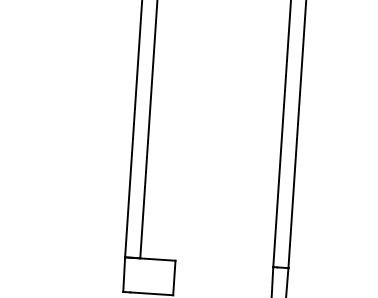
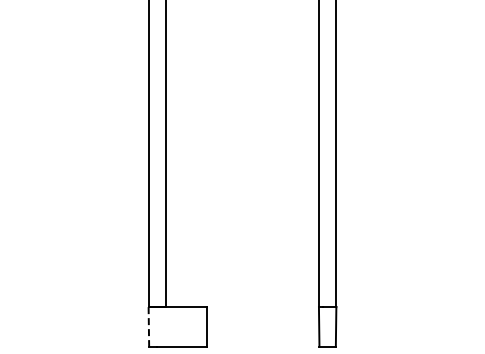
line: (123, 274) -> (148, 326), solid -> dashed

